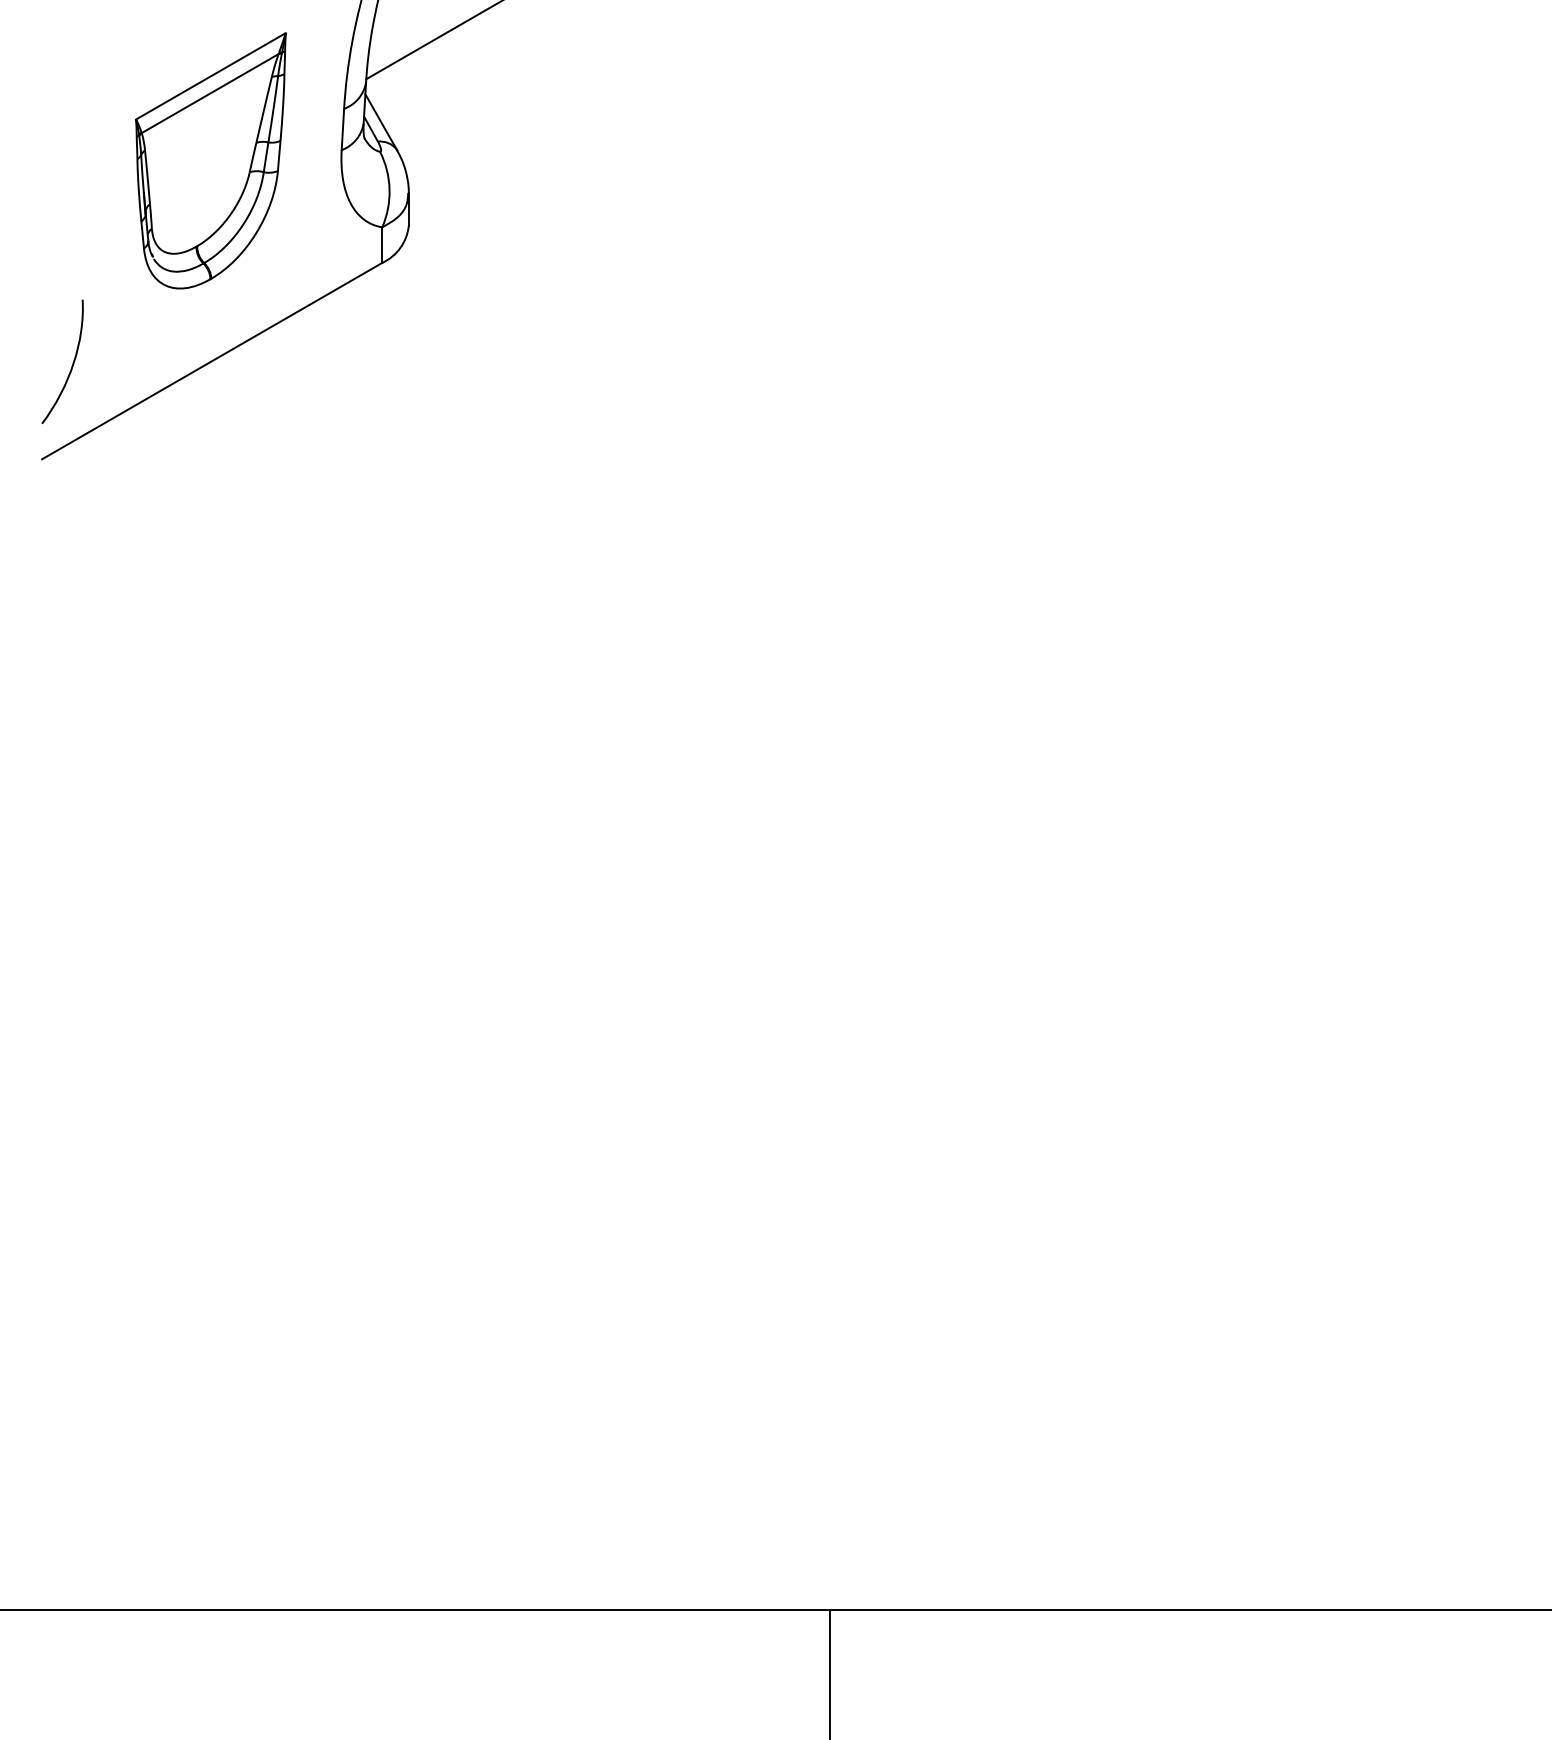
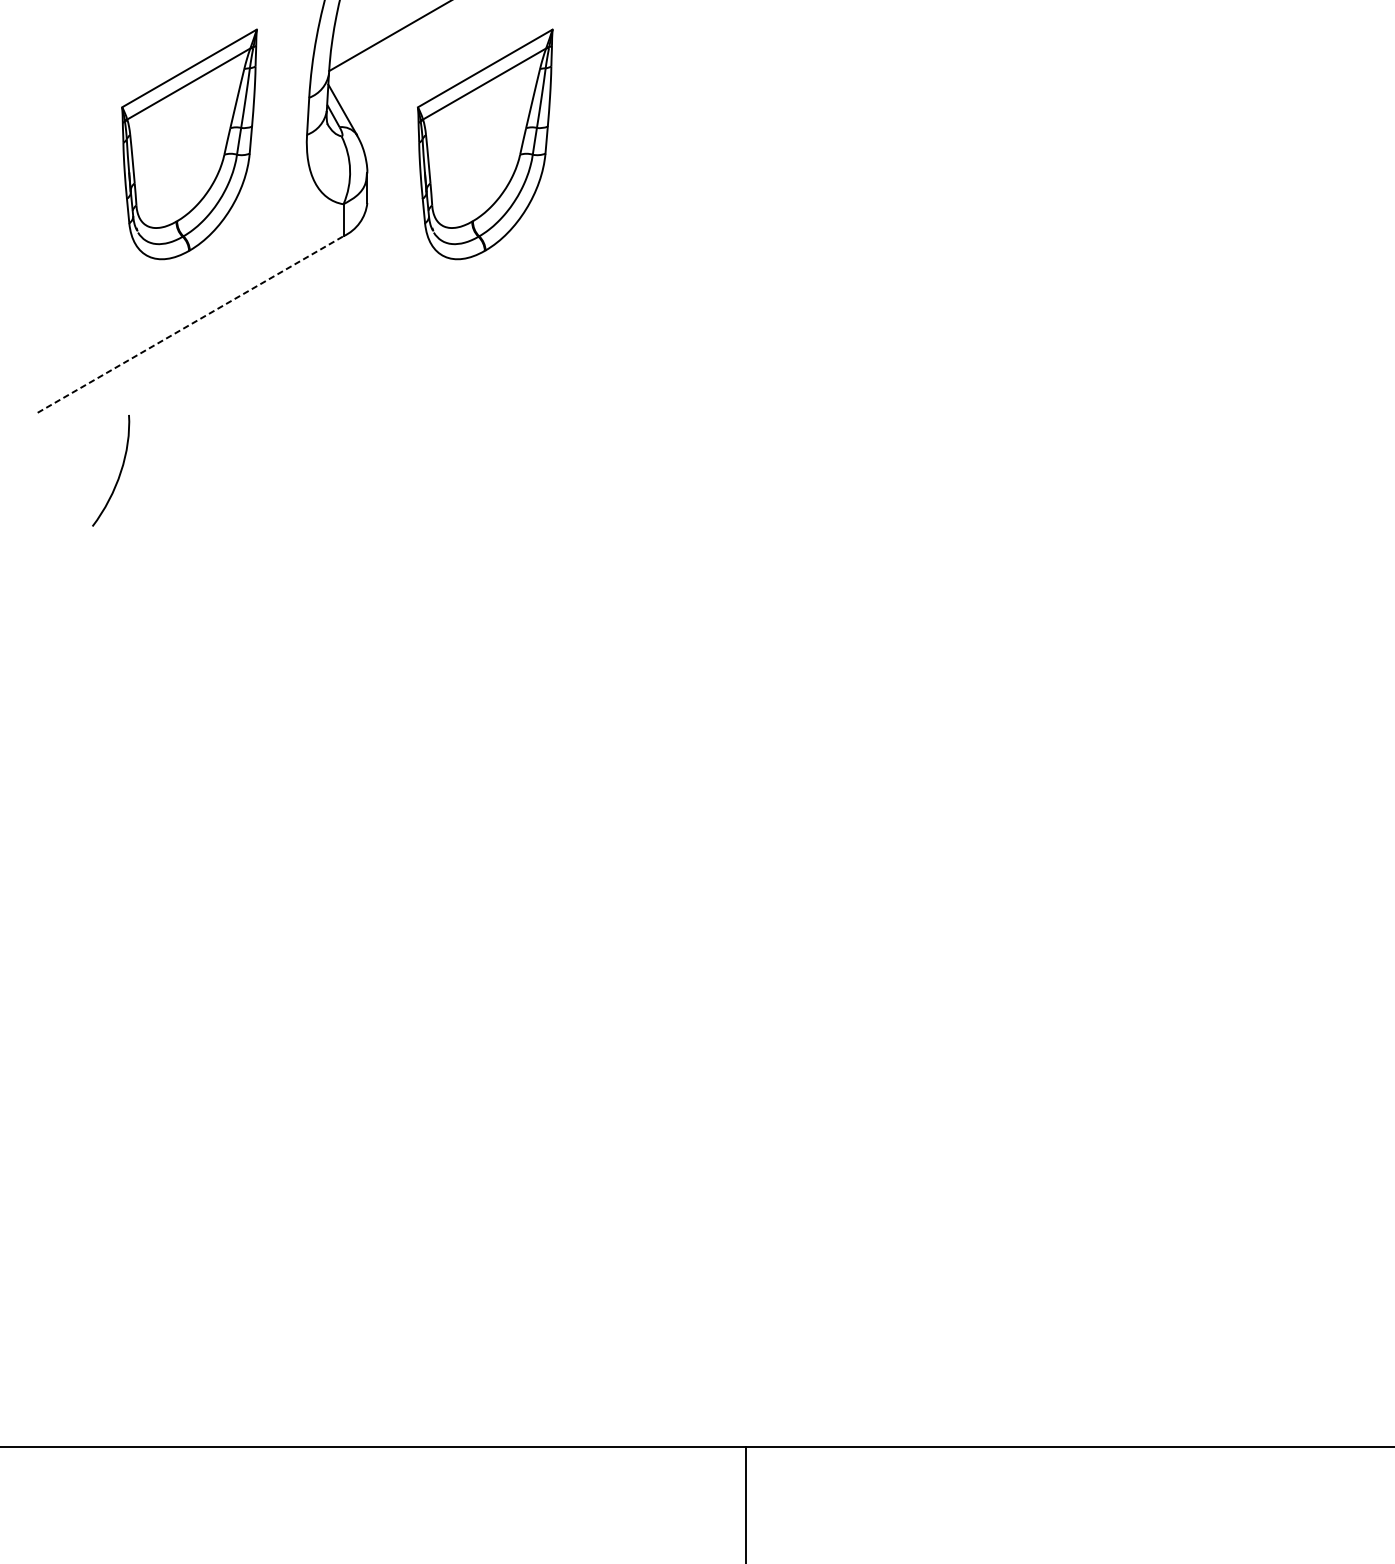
part: (539, 160) -> (484, 144), added
line: (212, 360) -> (190, 323), solid -> dashed
curve: (71, 365) -> (118, 474), moved

